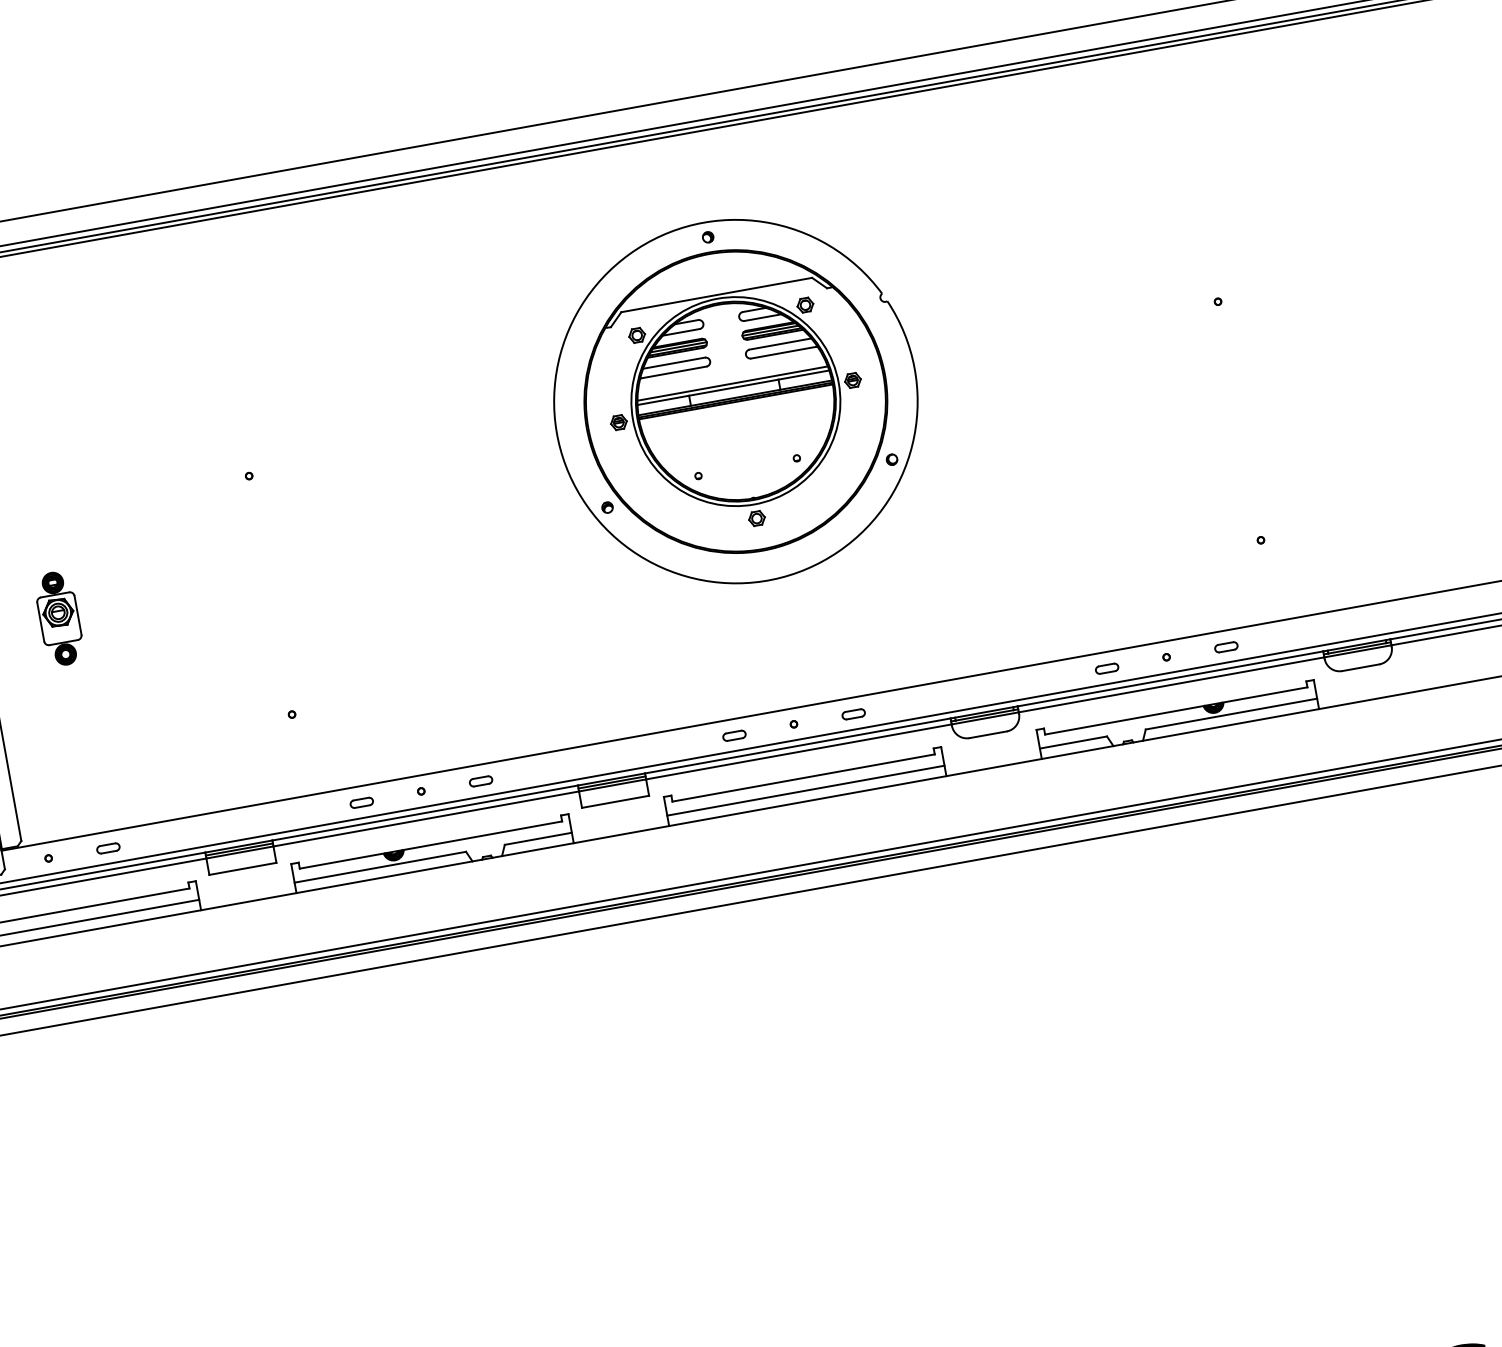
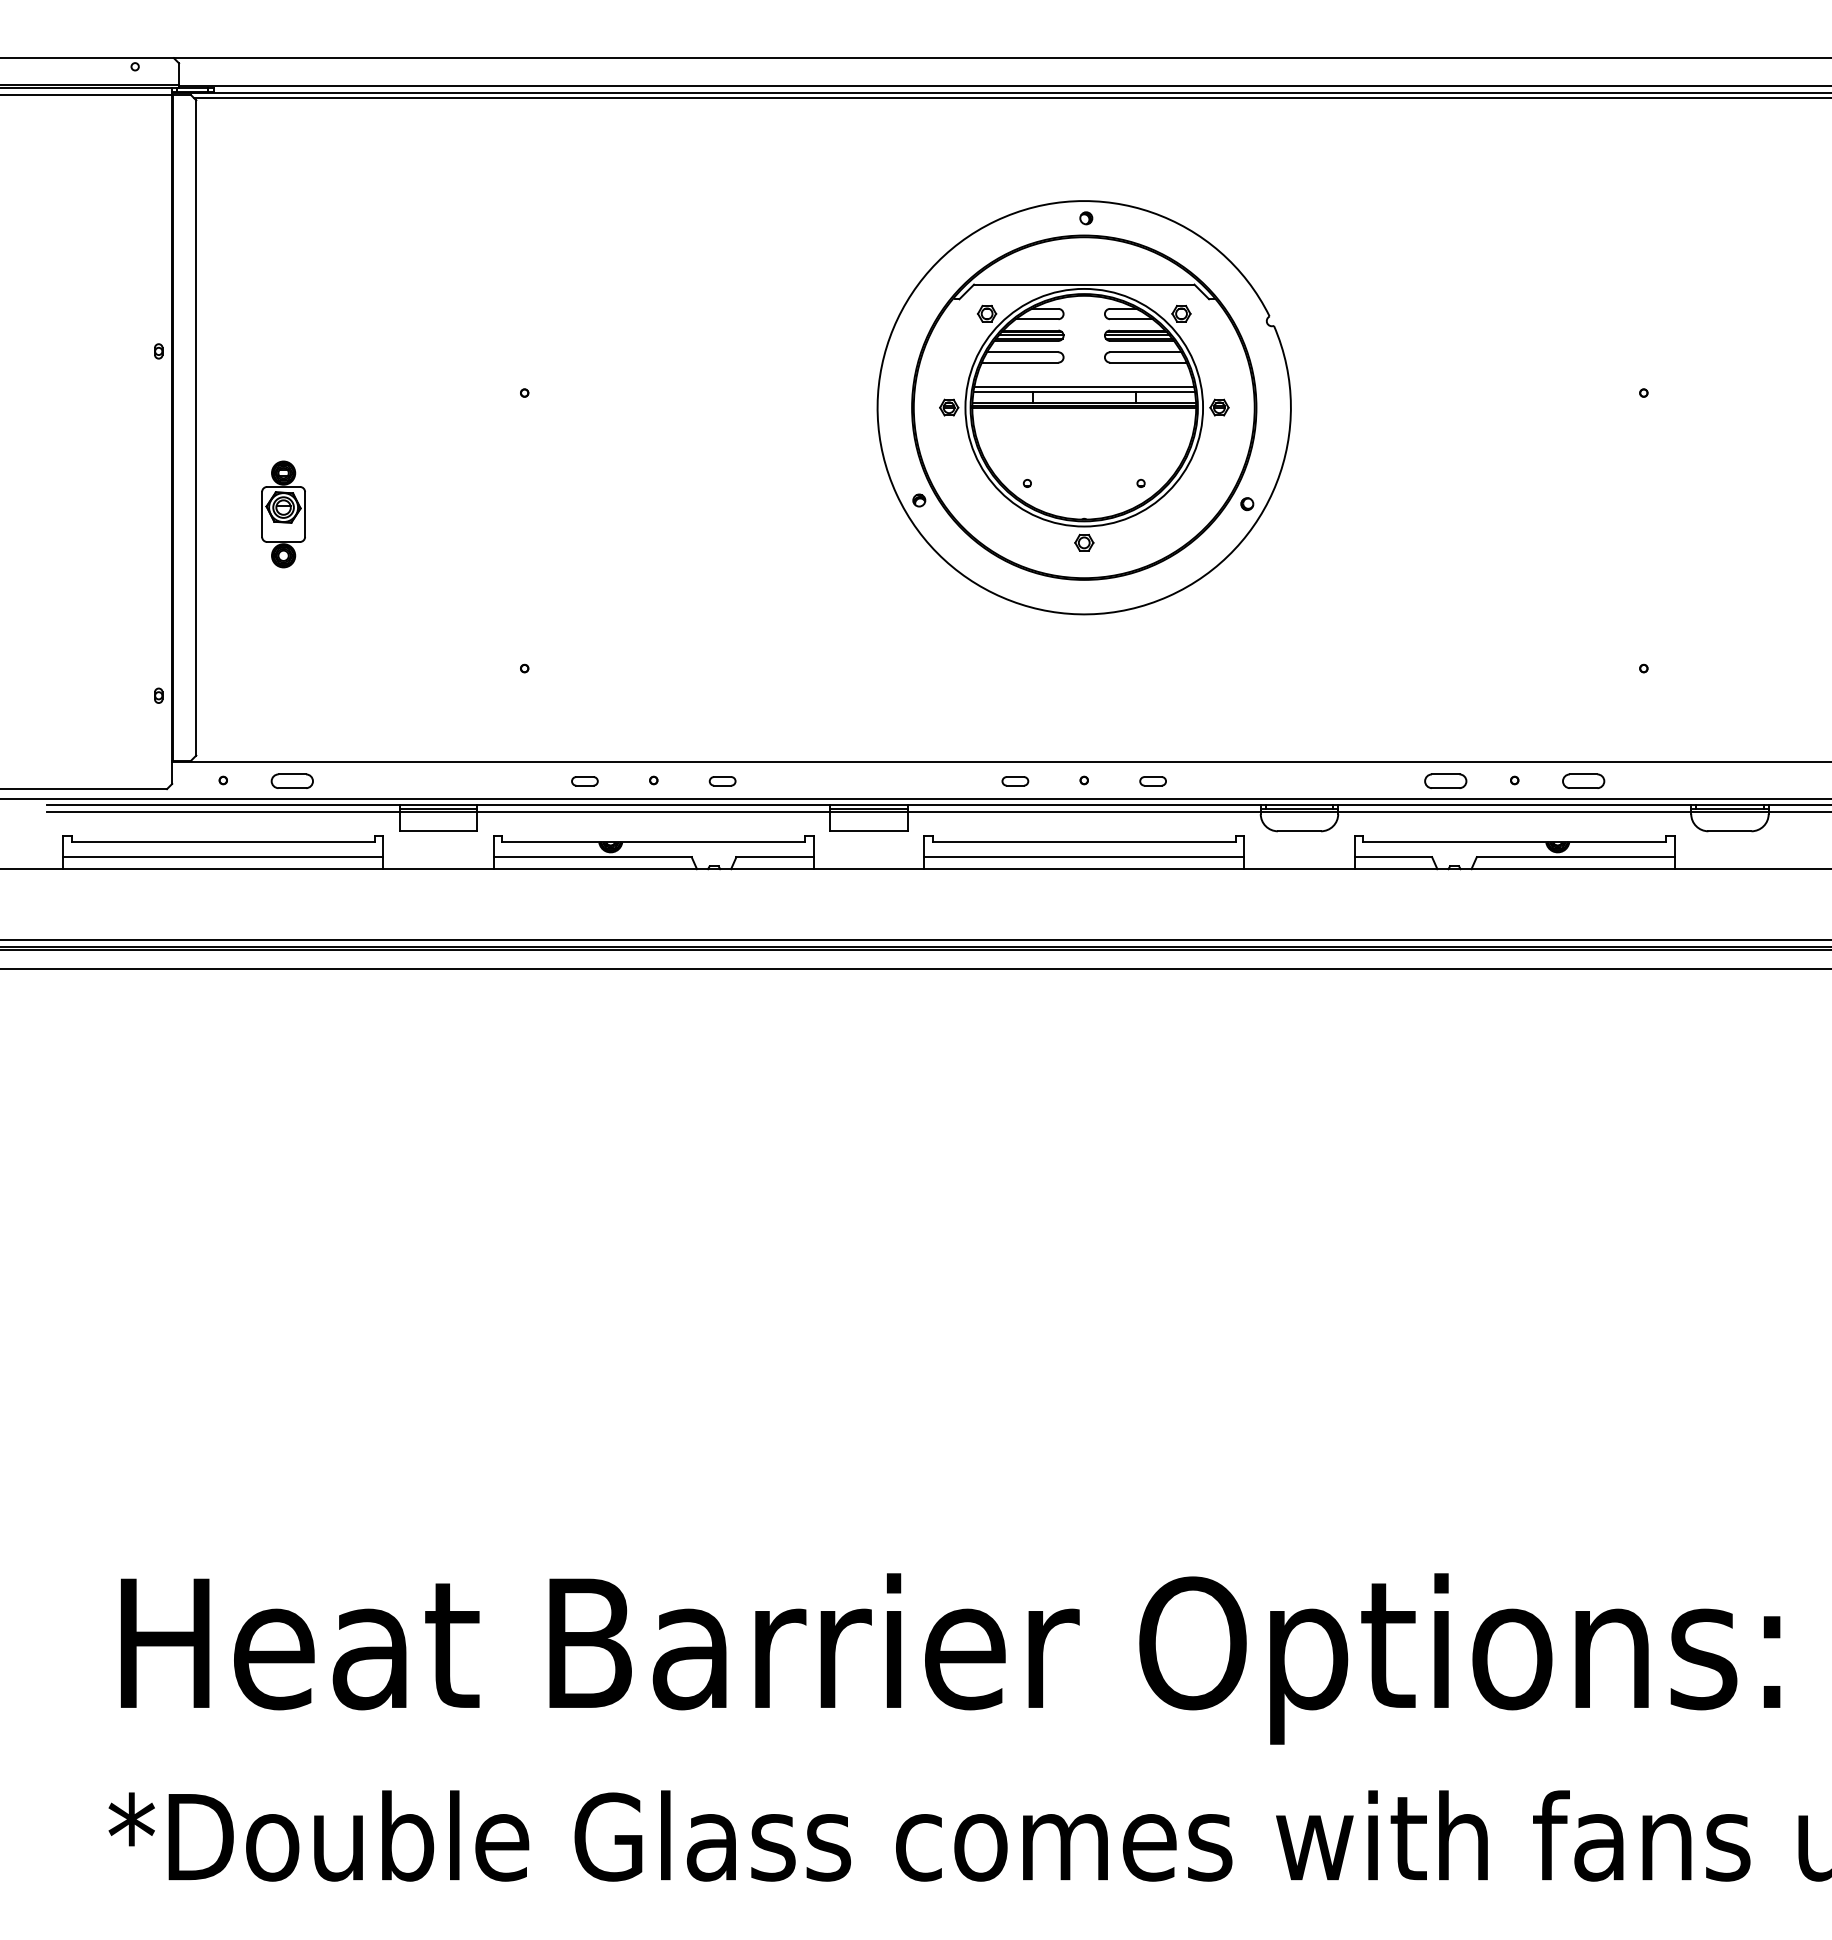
part: (1226, 647) -> (1583, 781), size x1.6
part: (1106, 668) -> (1445, 781), size x1.6
part: (107, 848) -> (291, 781), size x1.6

